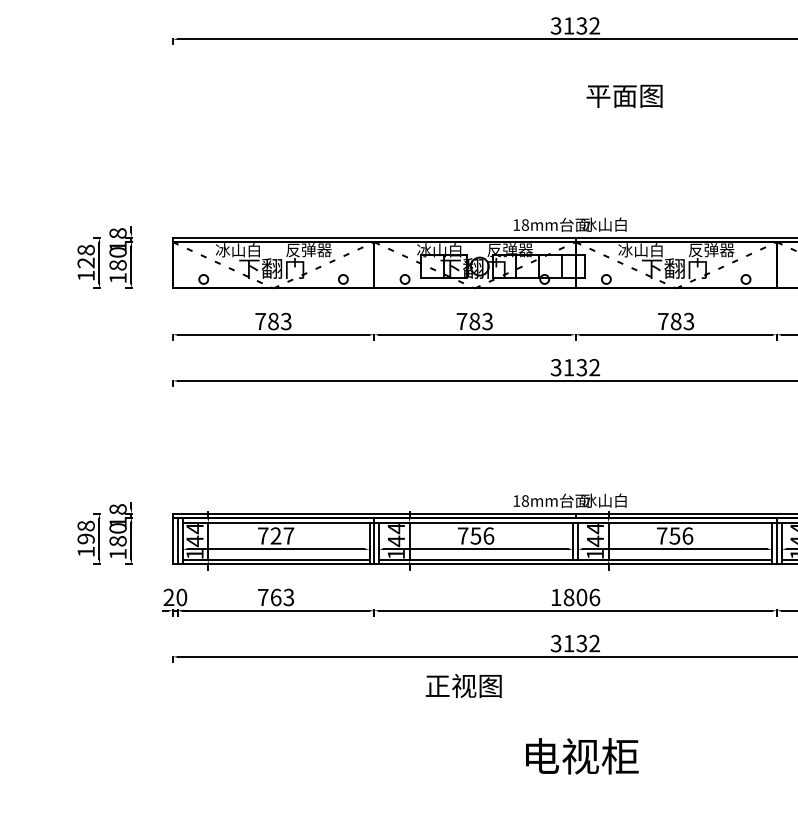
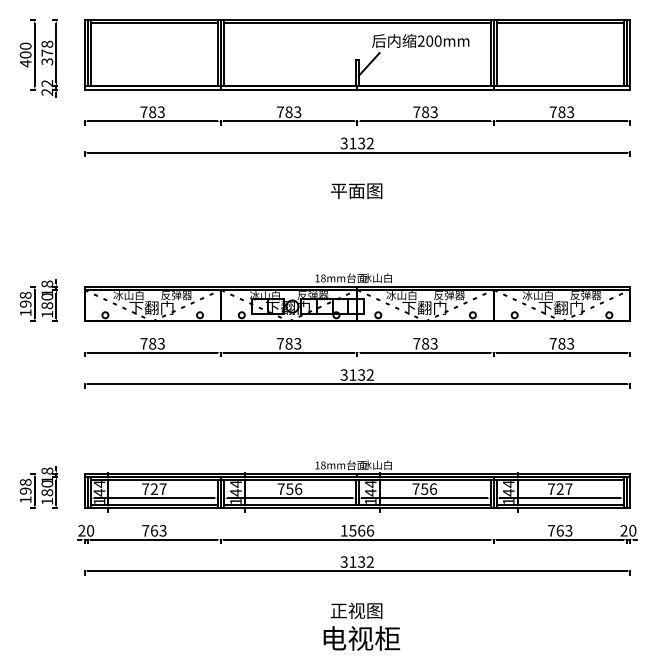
text: (624, 96) -> (356, 191), moved
text: (85, 262) -> (25, 303), 128 -> 198
text: (575, 597) -> (357, 530), 1806 -> 1566
text: (463, 685) -> (356, 610), moved

